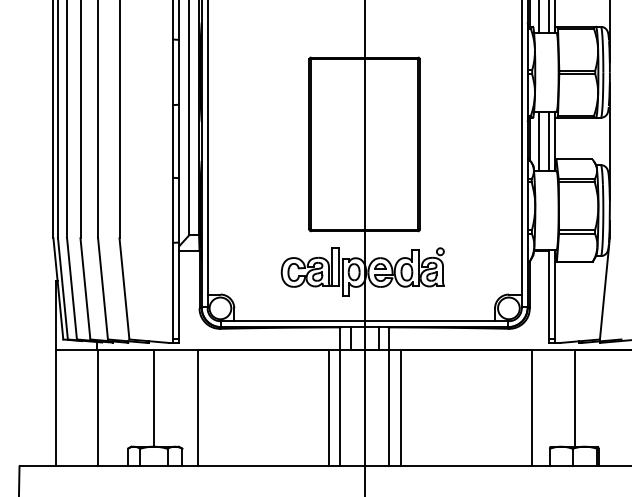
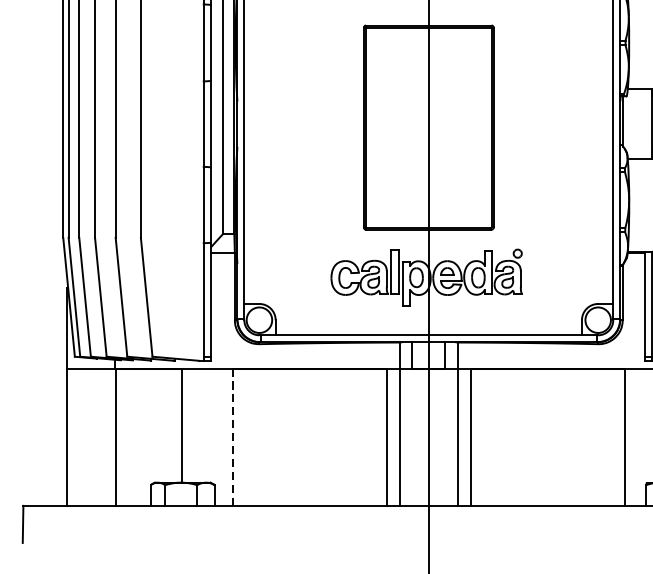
line: (538, 141) -> (632, 124), removed
line: (549, 141) -> (645, 124), removed
line: (197, 407) -> (232, 436), solid -> dashed

